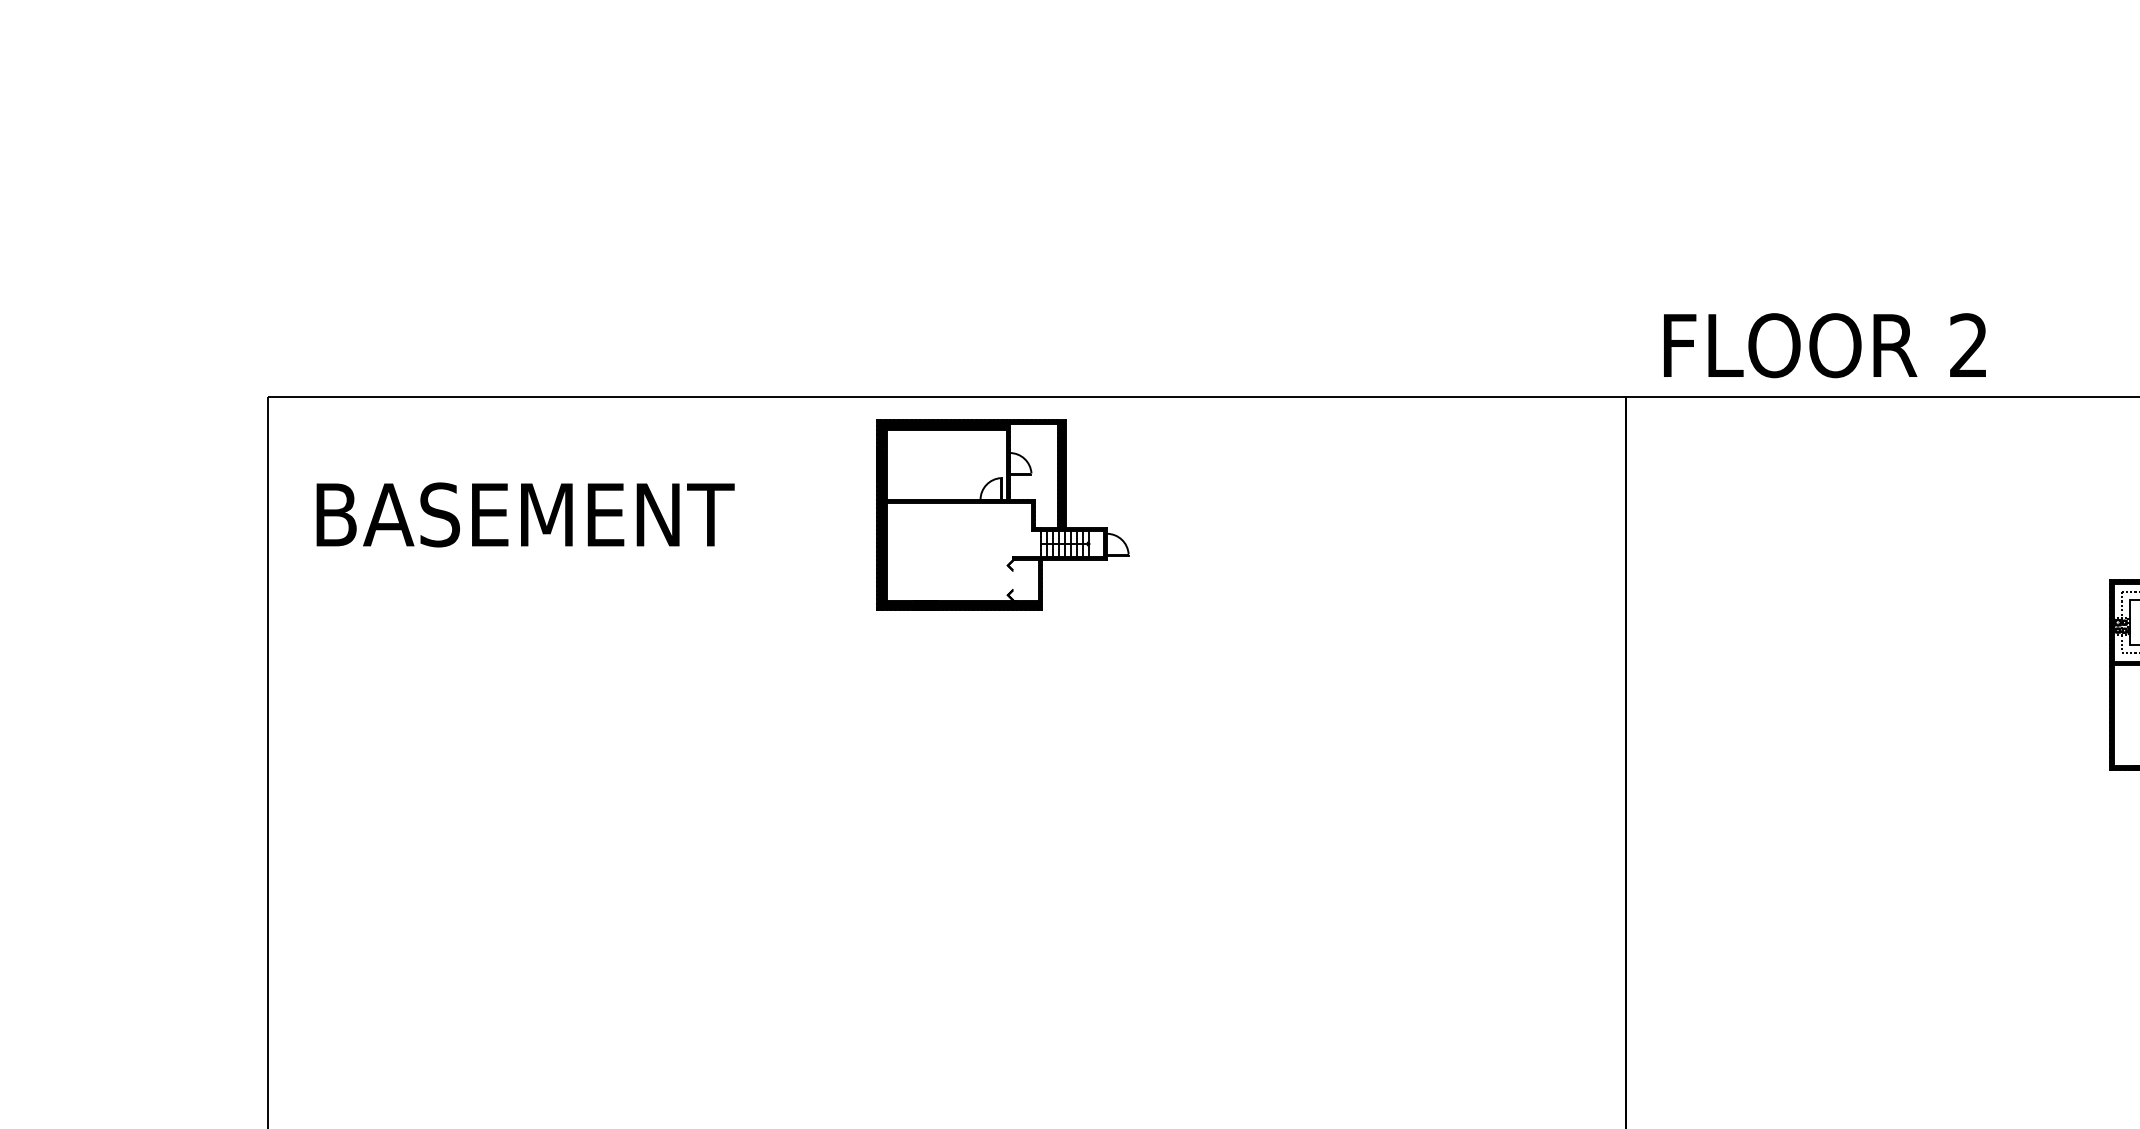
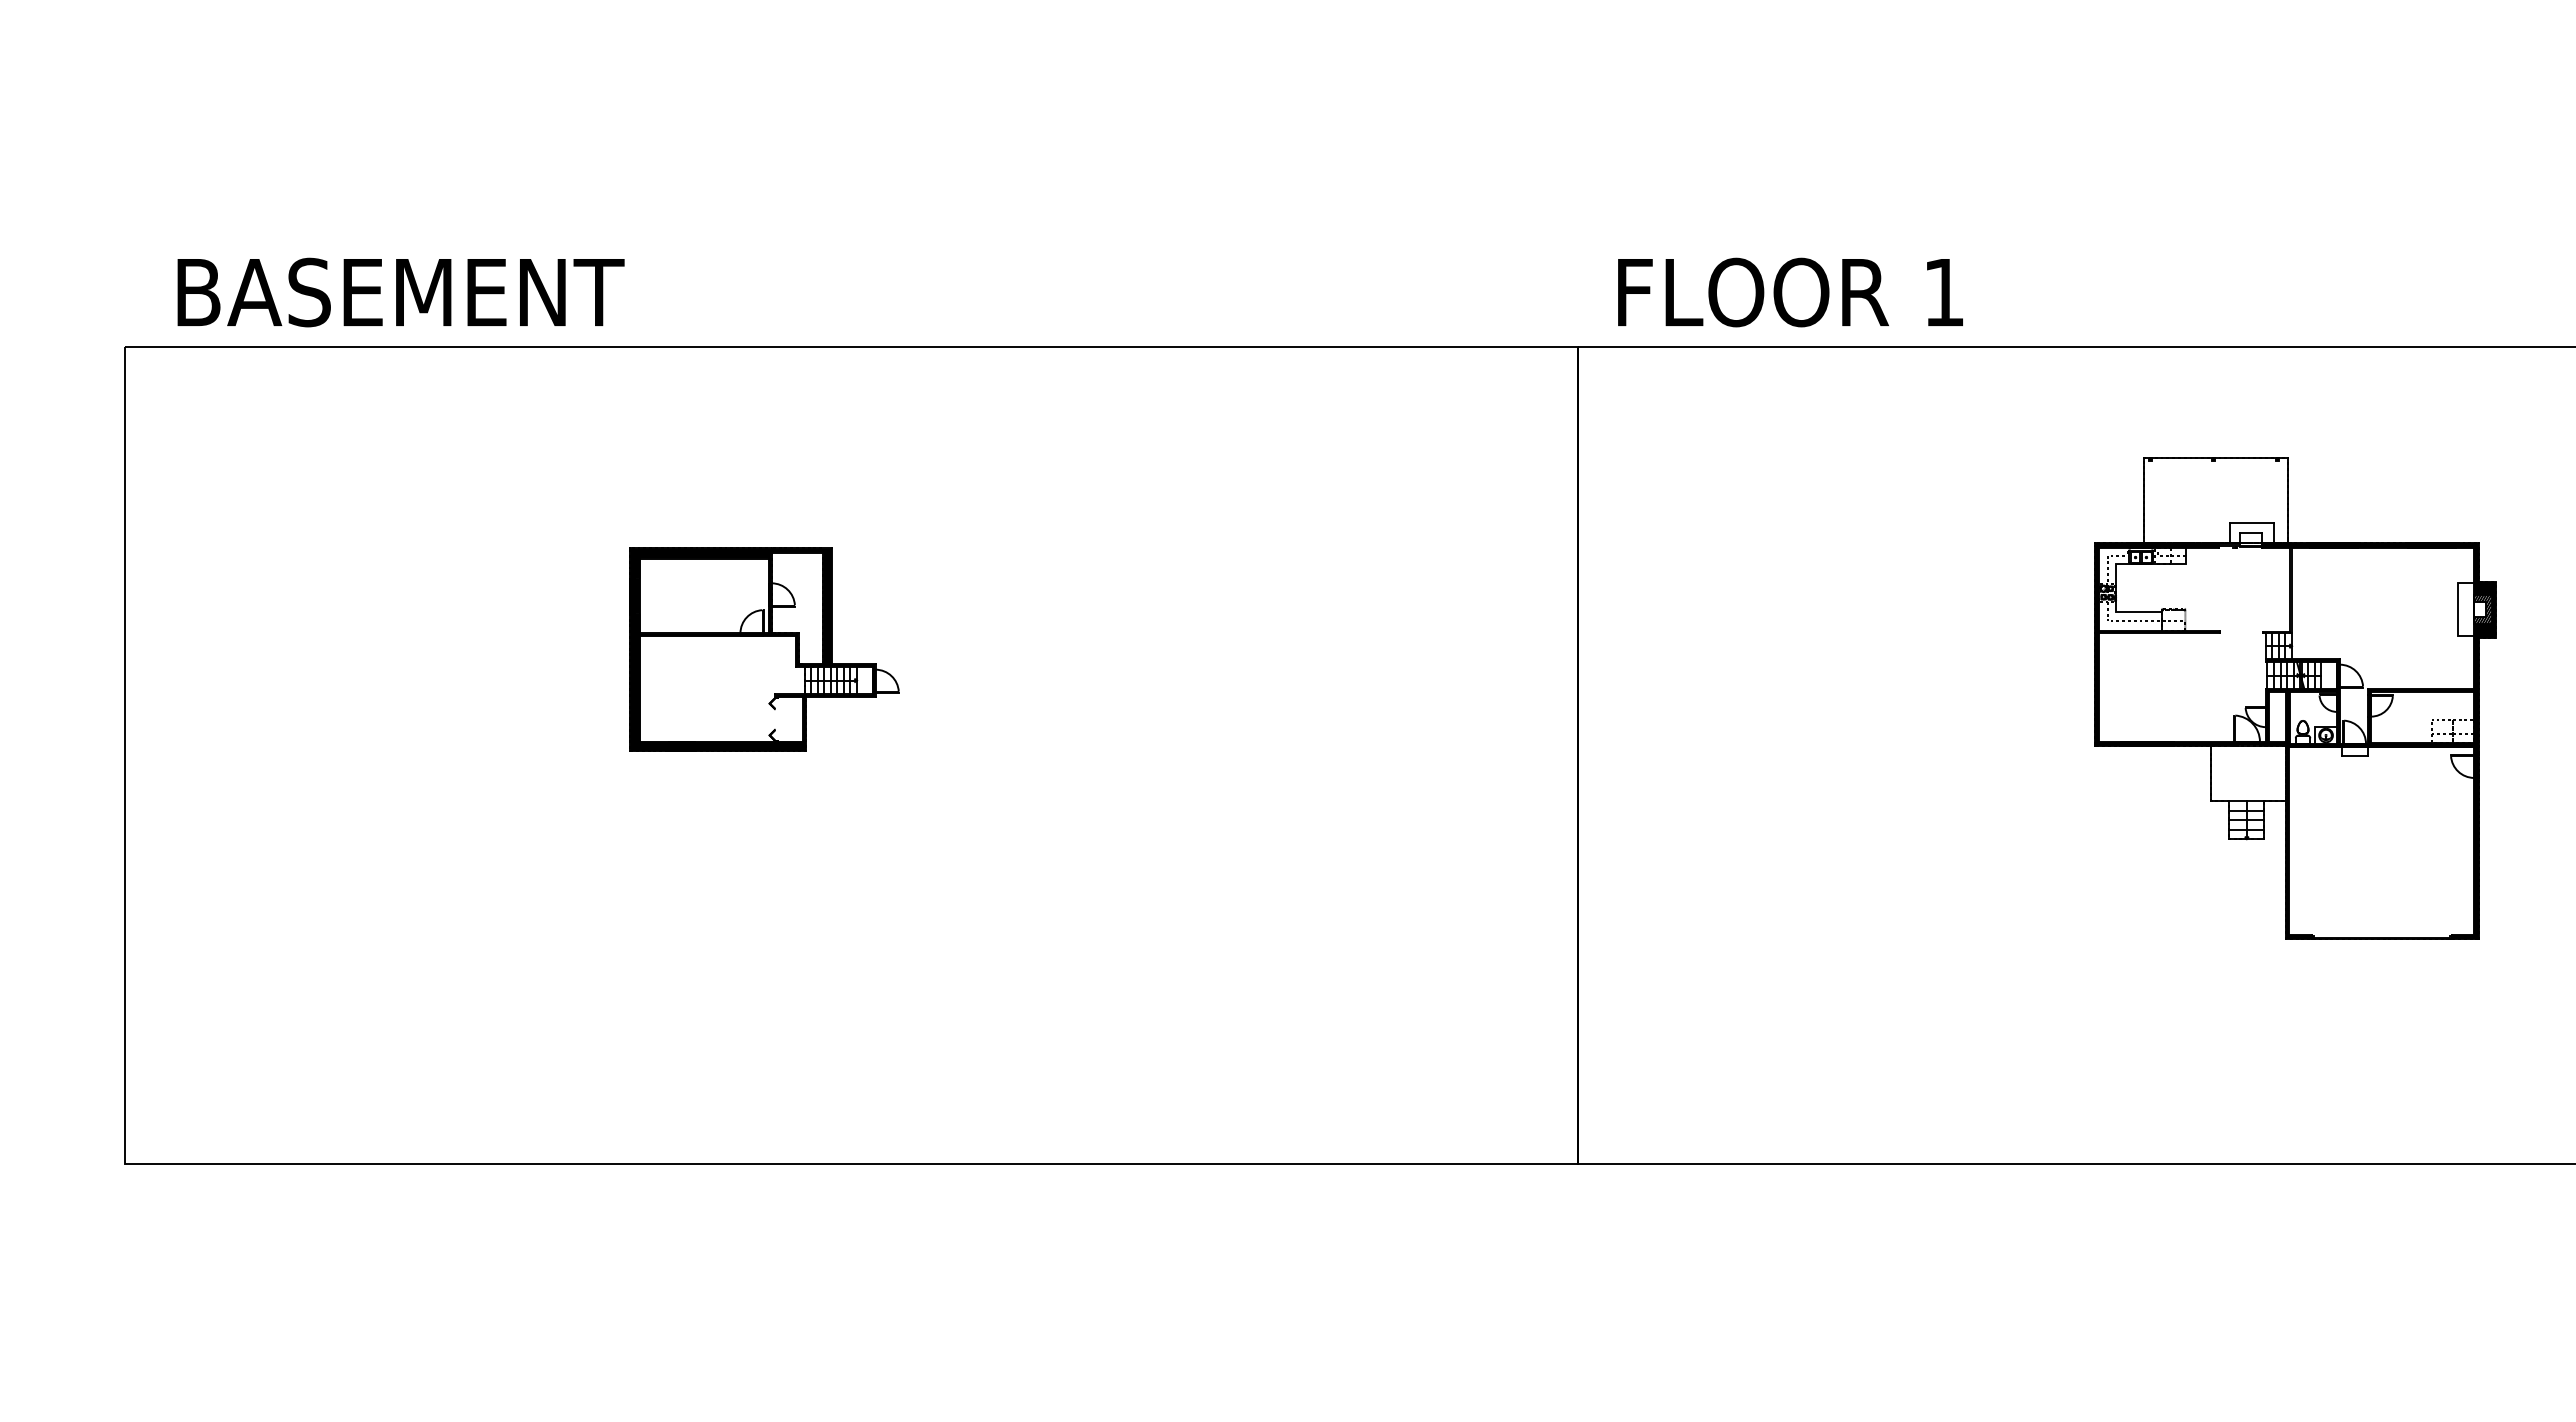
text: (1968, 344) -> (1943, 291), 2 -> 1
text: (525, 514) -> (400, 292), moved
part: (1003, 514) -> (764, 649), moved

